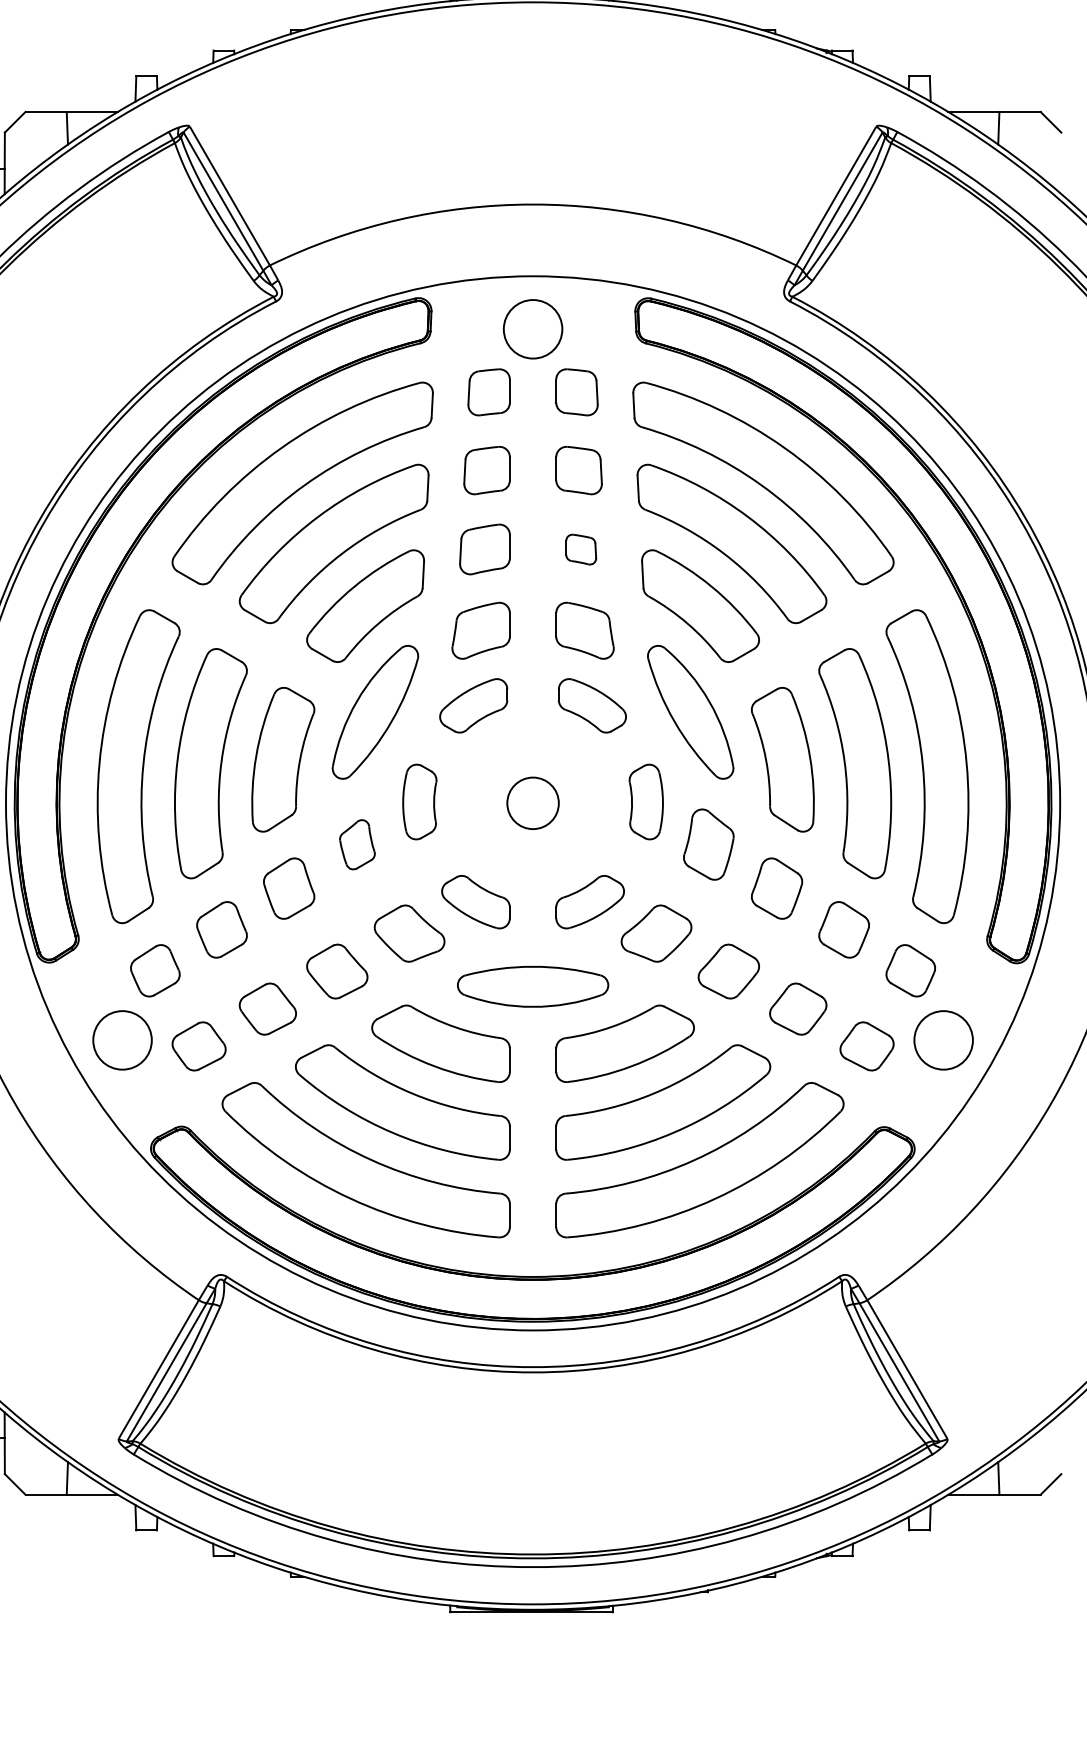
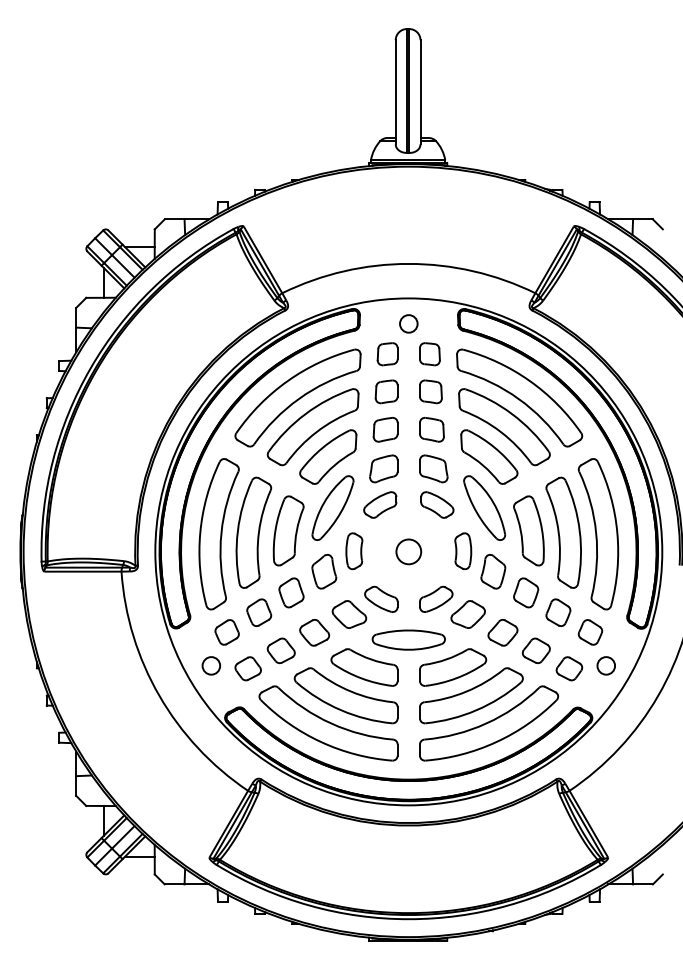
circle: (532, 328) -> (408, 323), size x0.62
part: (580, 548) -> (431, 429), size x1.67
part: (357, 844) -> (324, 571), size x1.43
circle: (122, 1039) -> (211, 665), size x0.62
circle: (944, 1039) -> (606, 665), size x0.62

